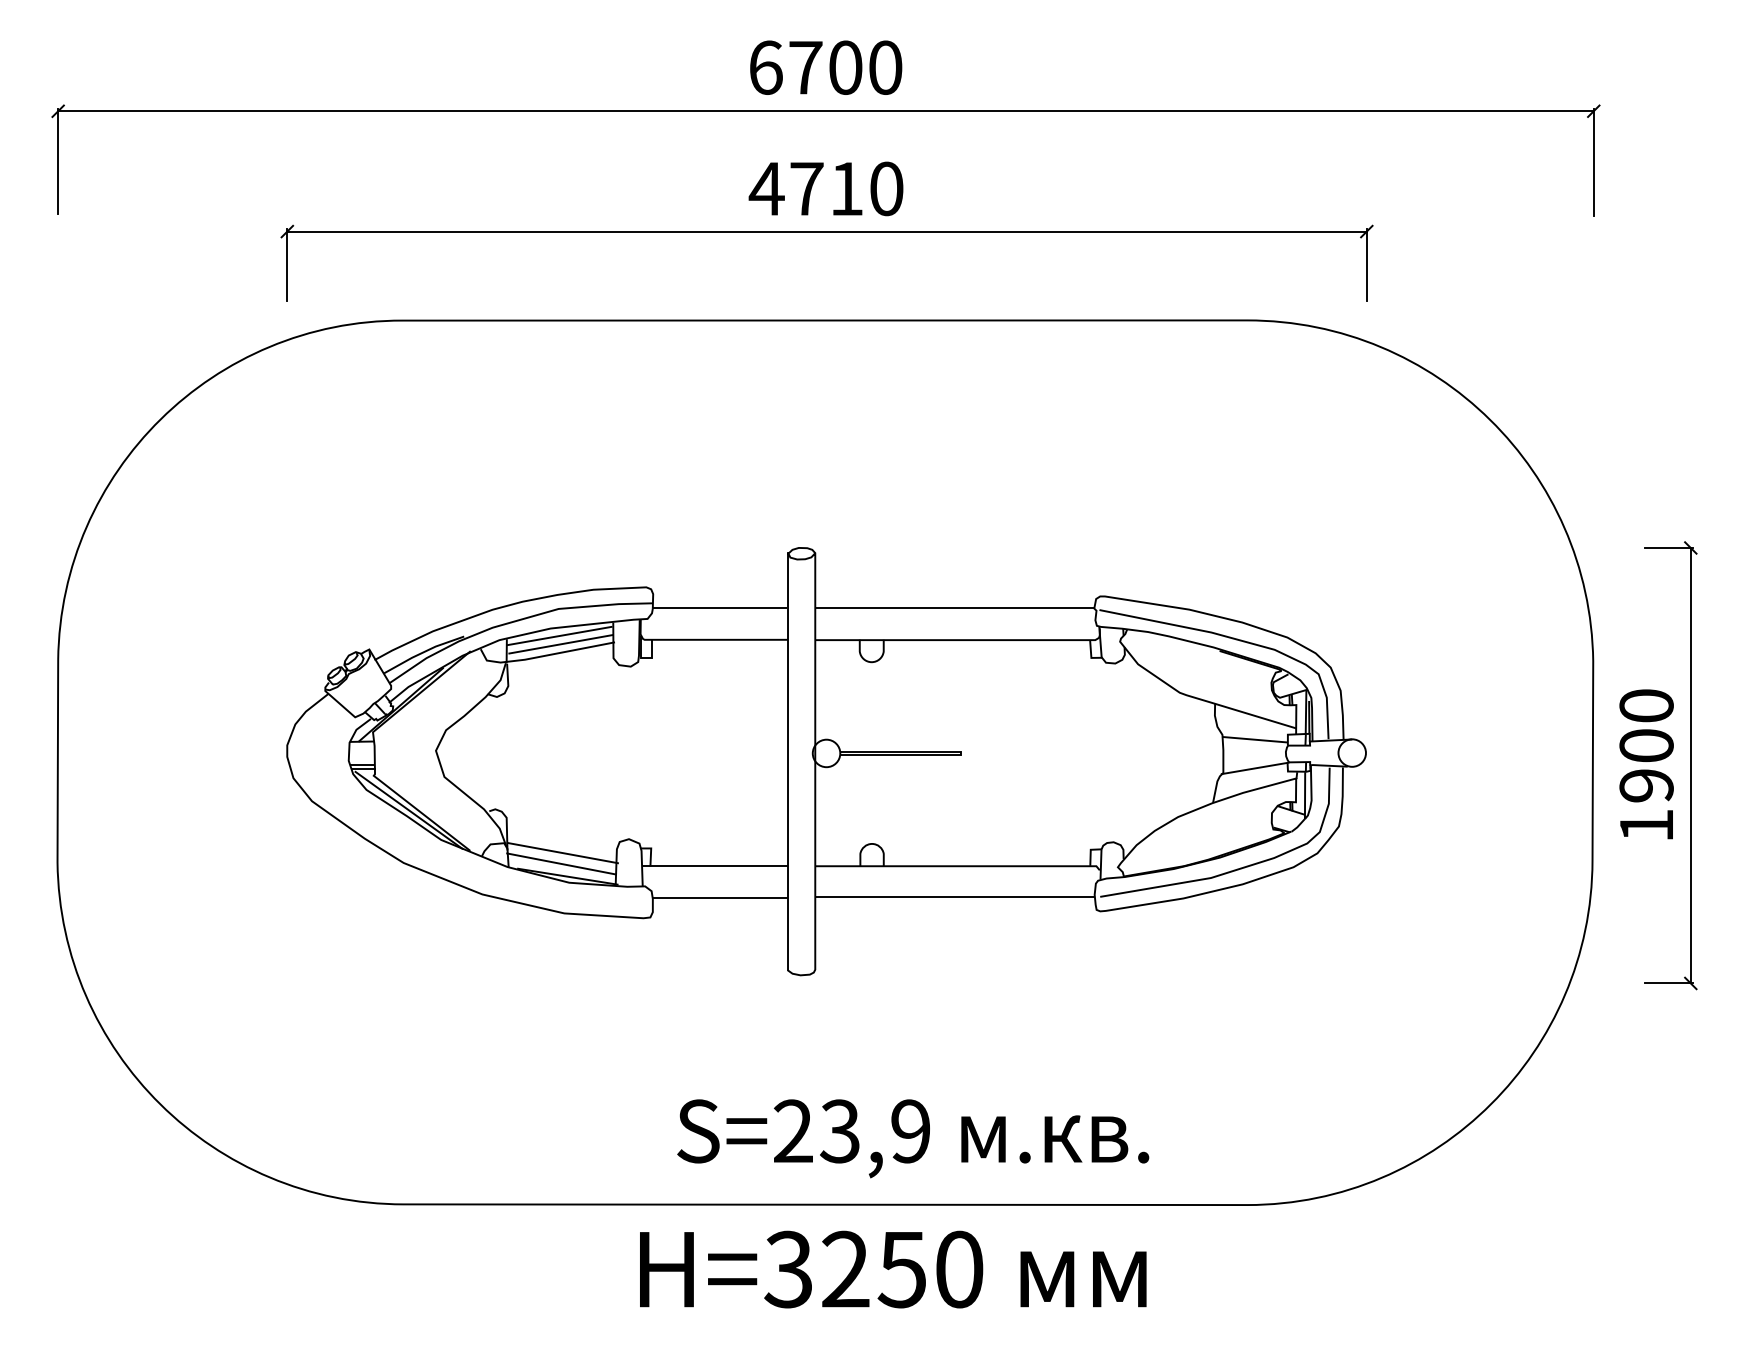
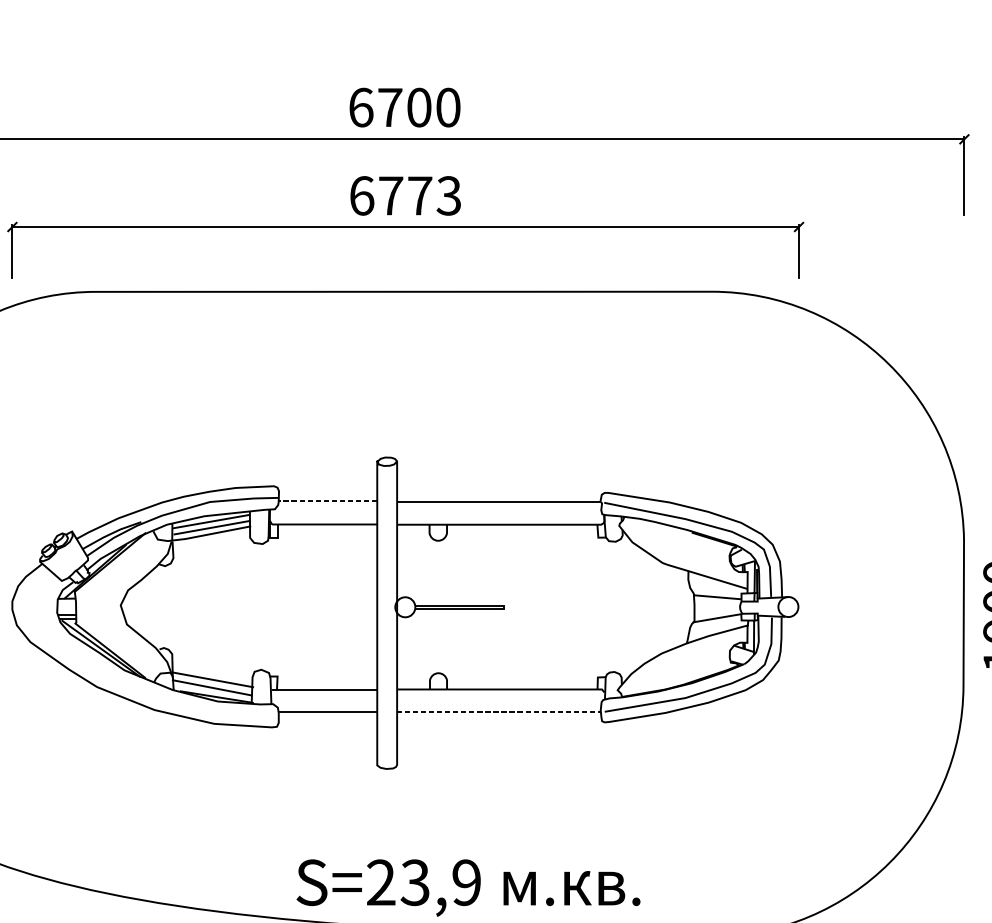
text: (825, 188) -> (404, 195), 4710 -> 6773
line: (719, 608) -> (327, 501), solid -> dashed
line: (955, 897) -> (499, 712), solid -> dashed

